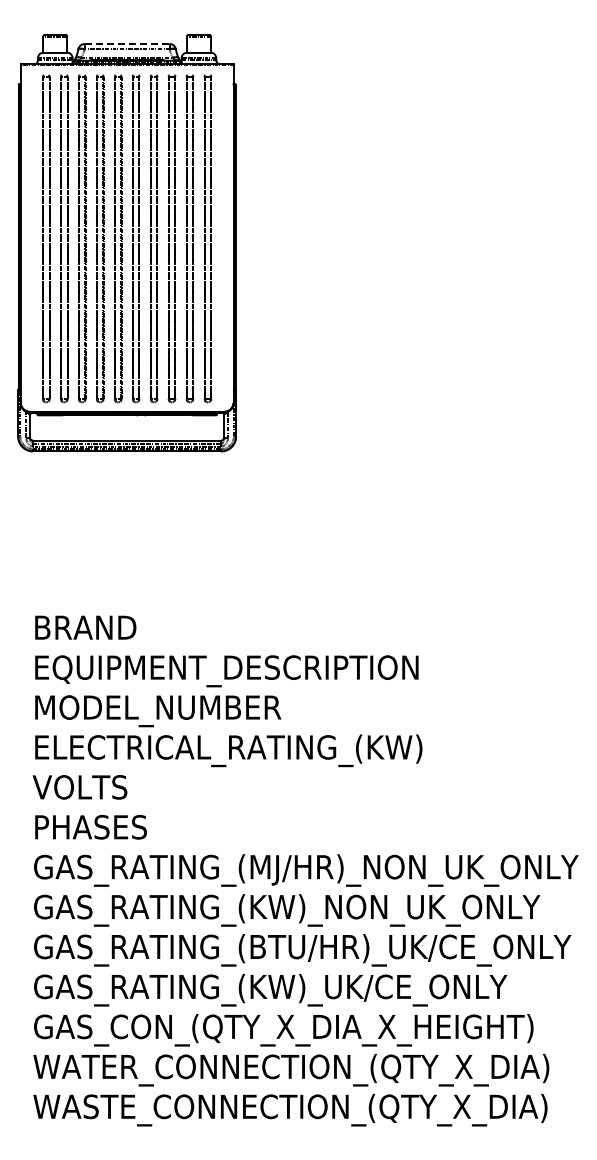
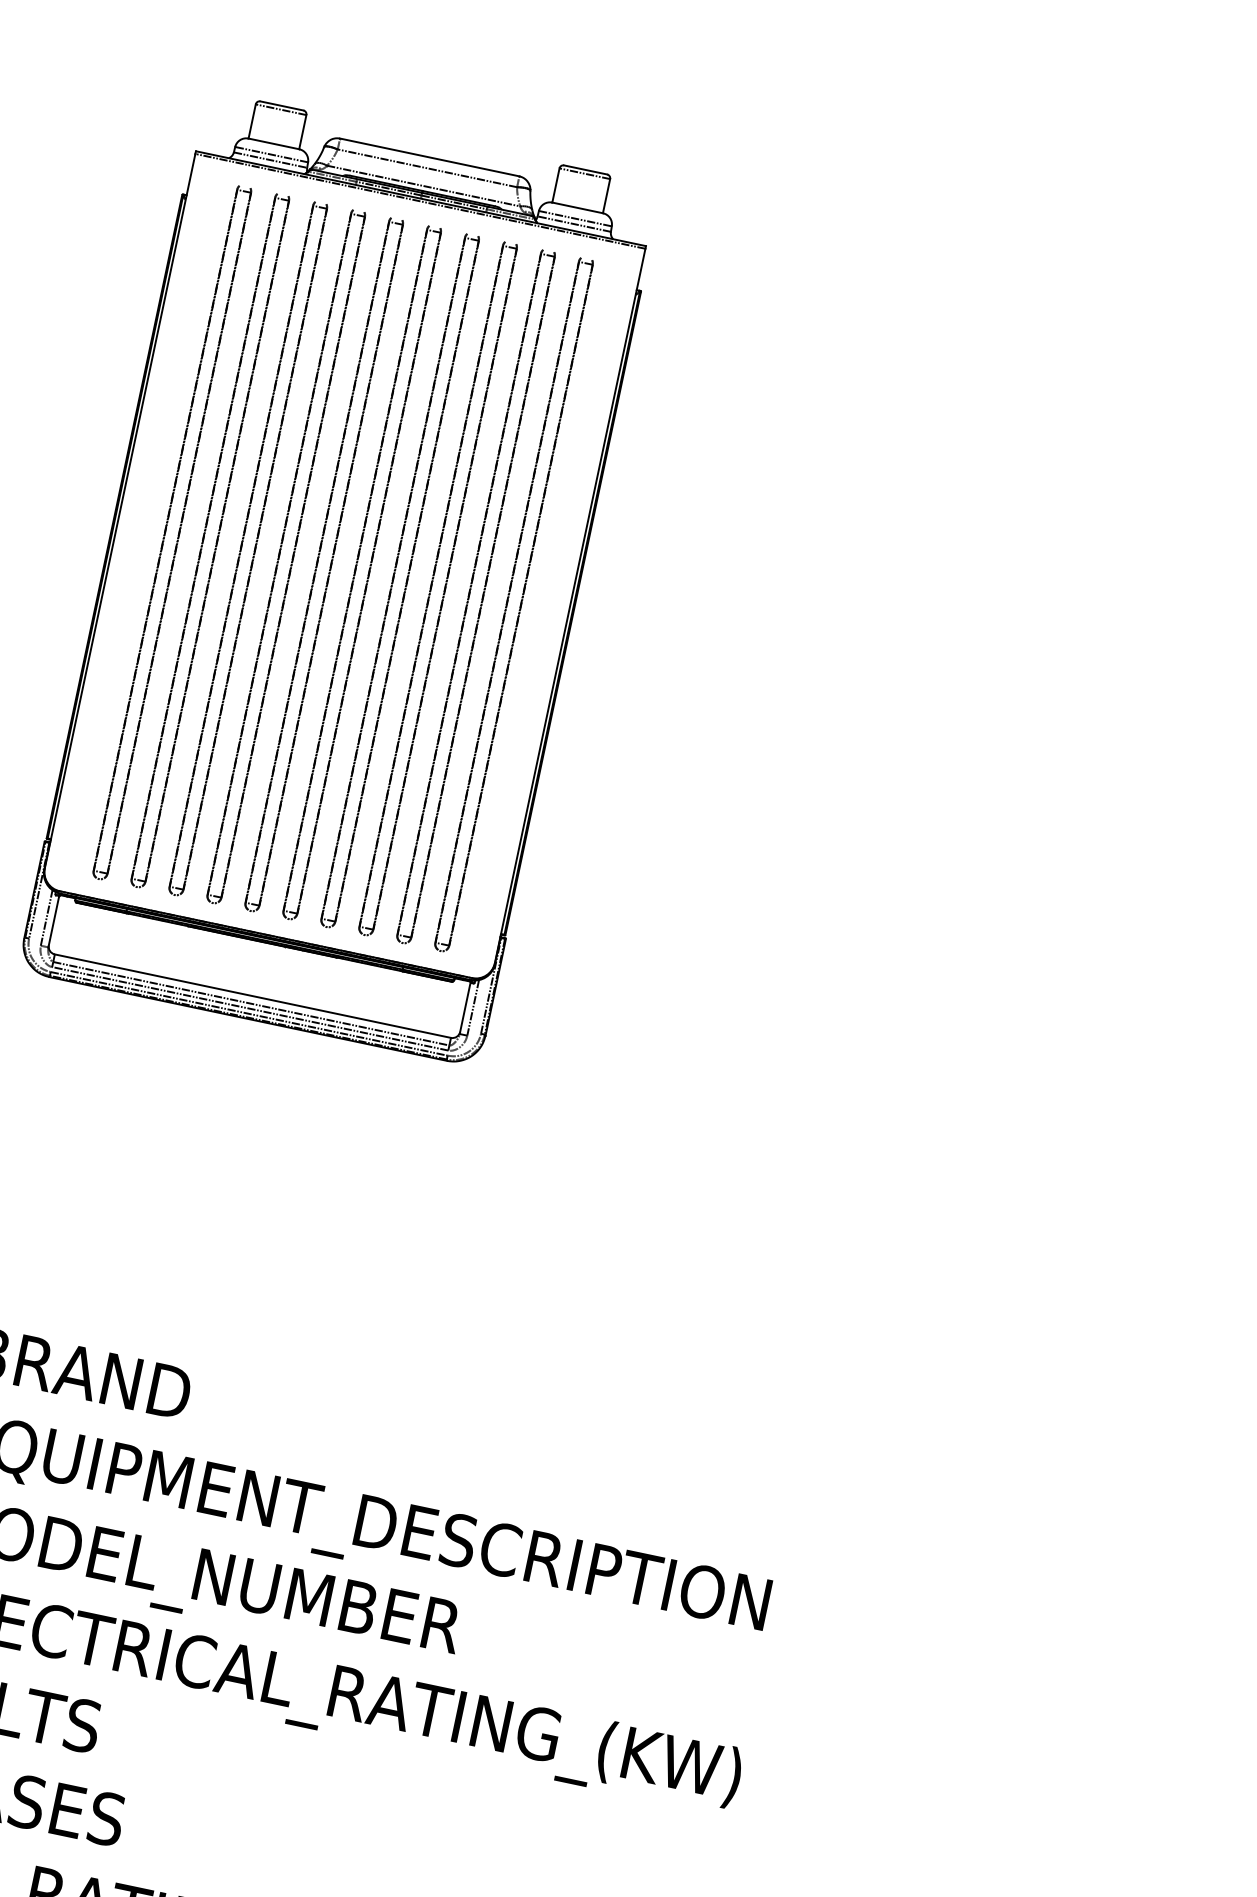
line: (127, 43) -> (430, 156), dashed -> solid

